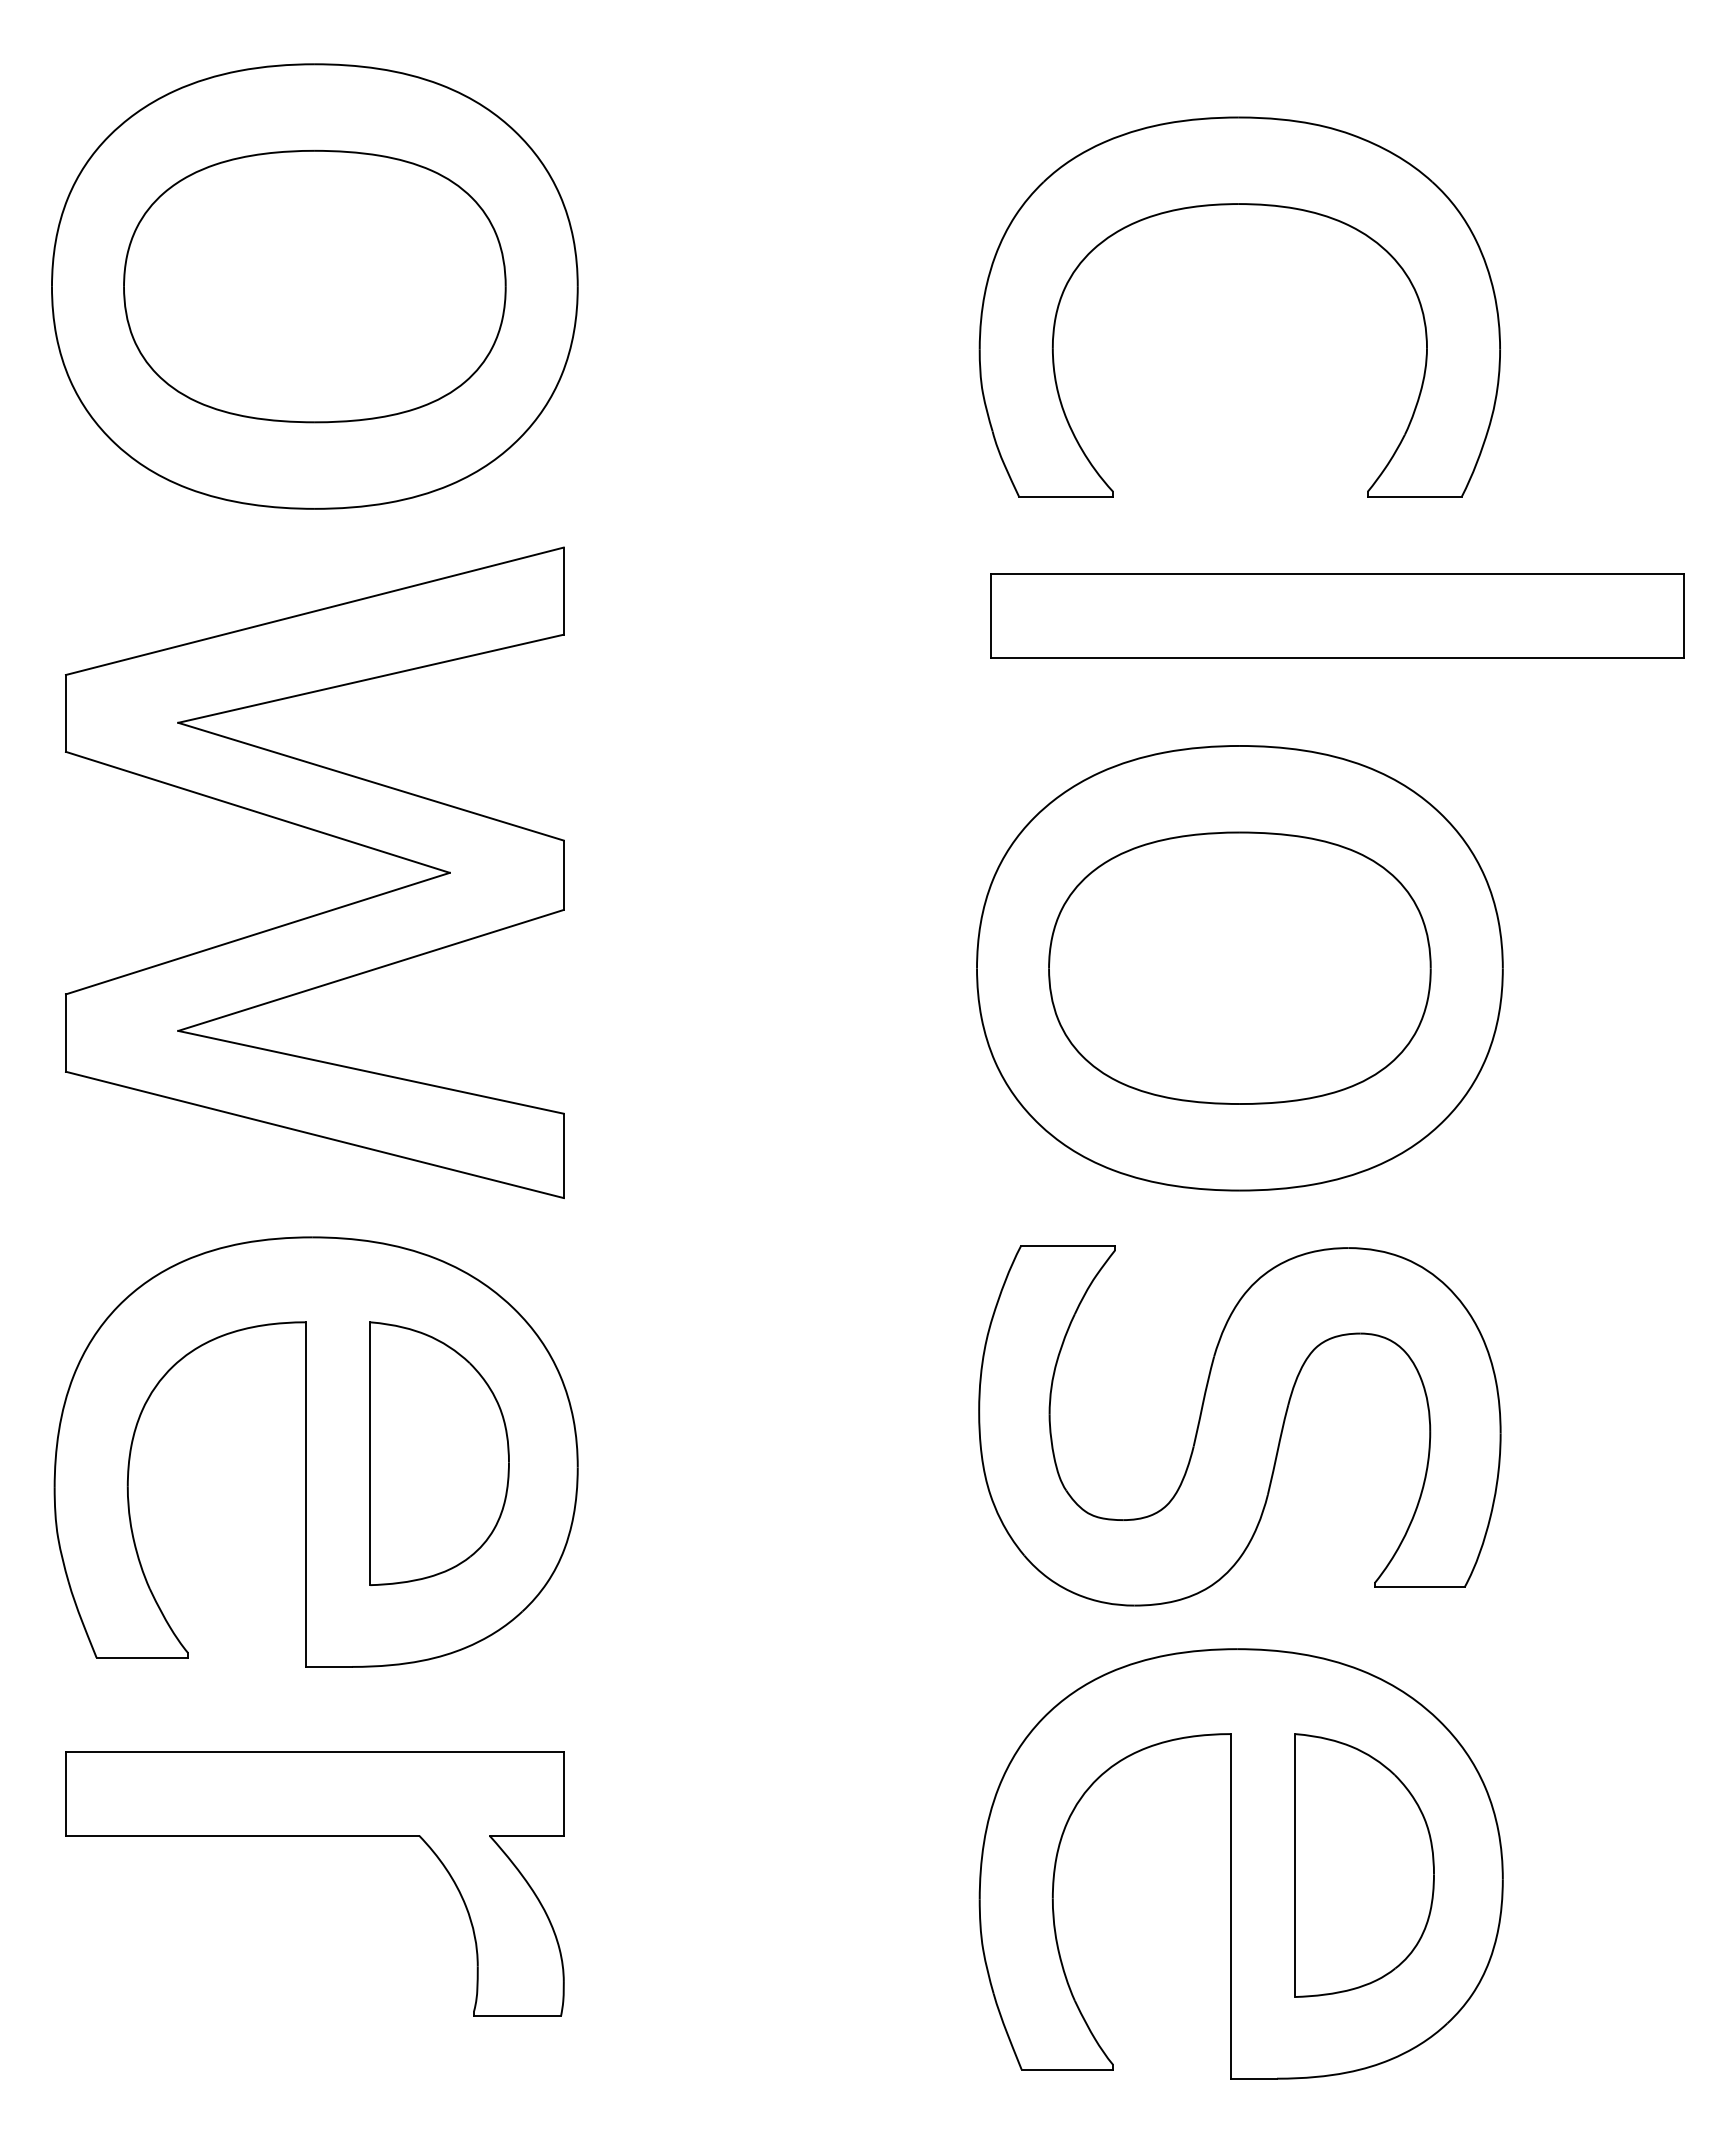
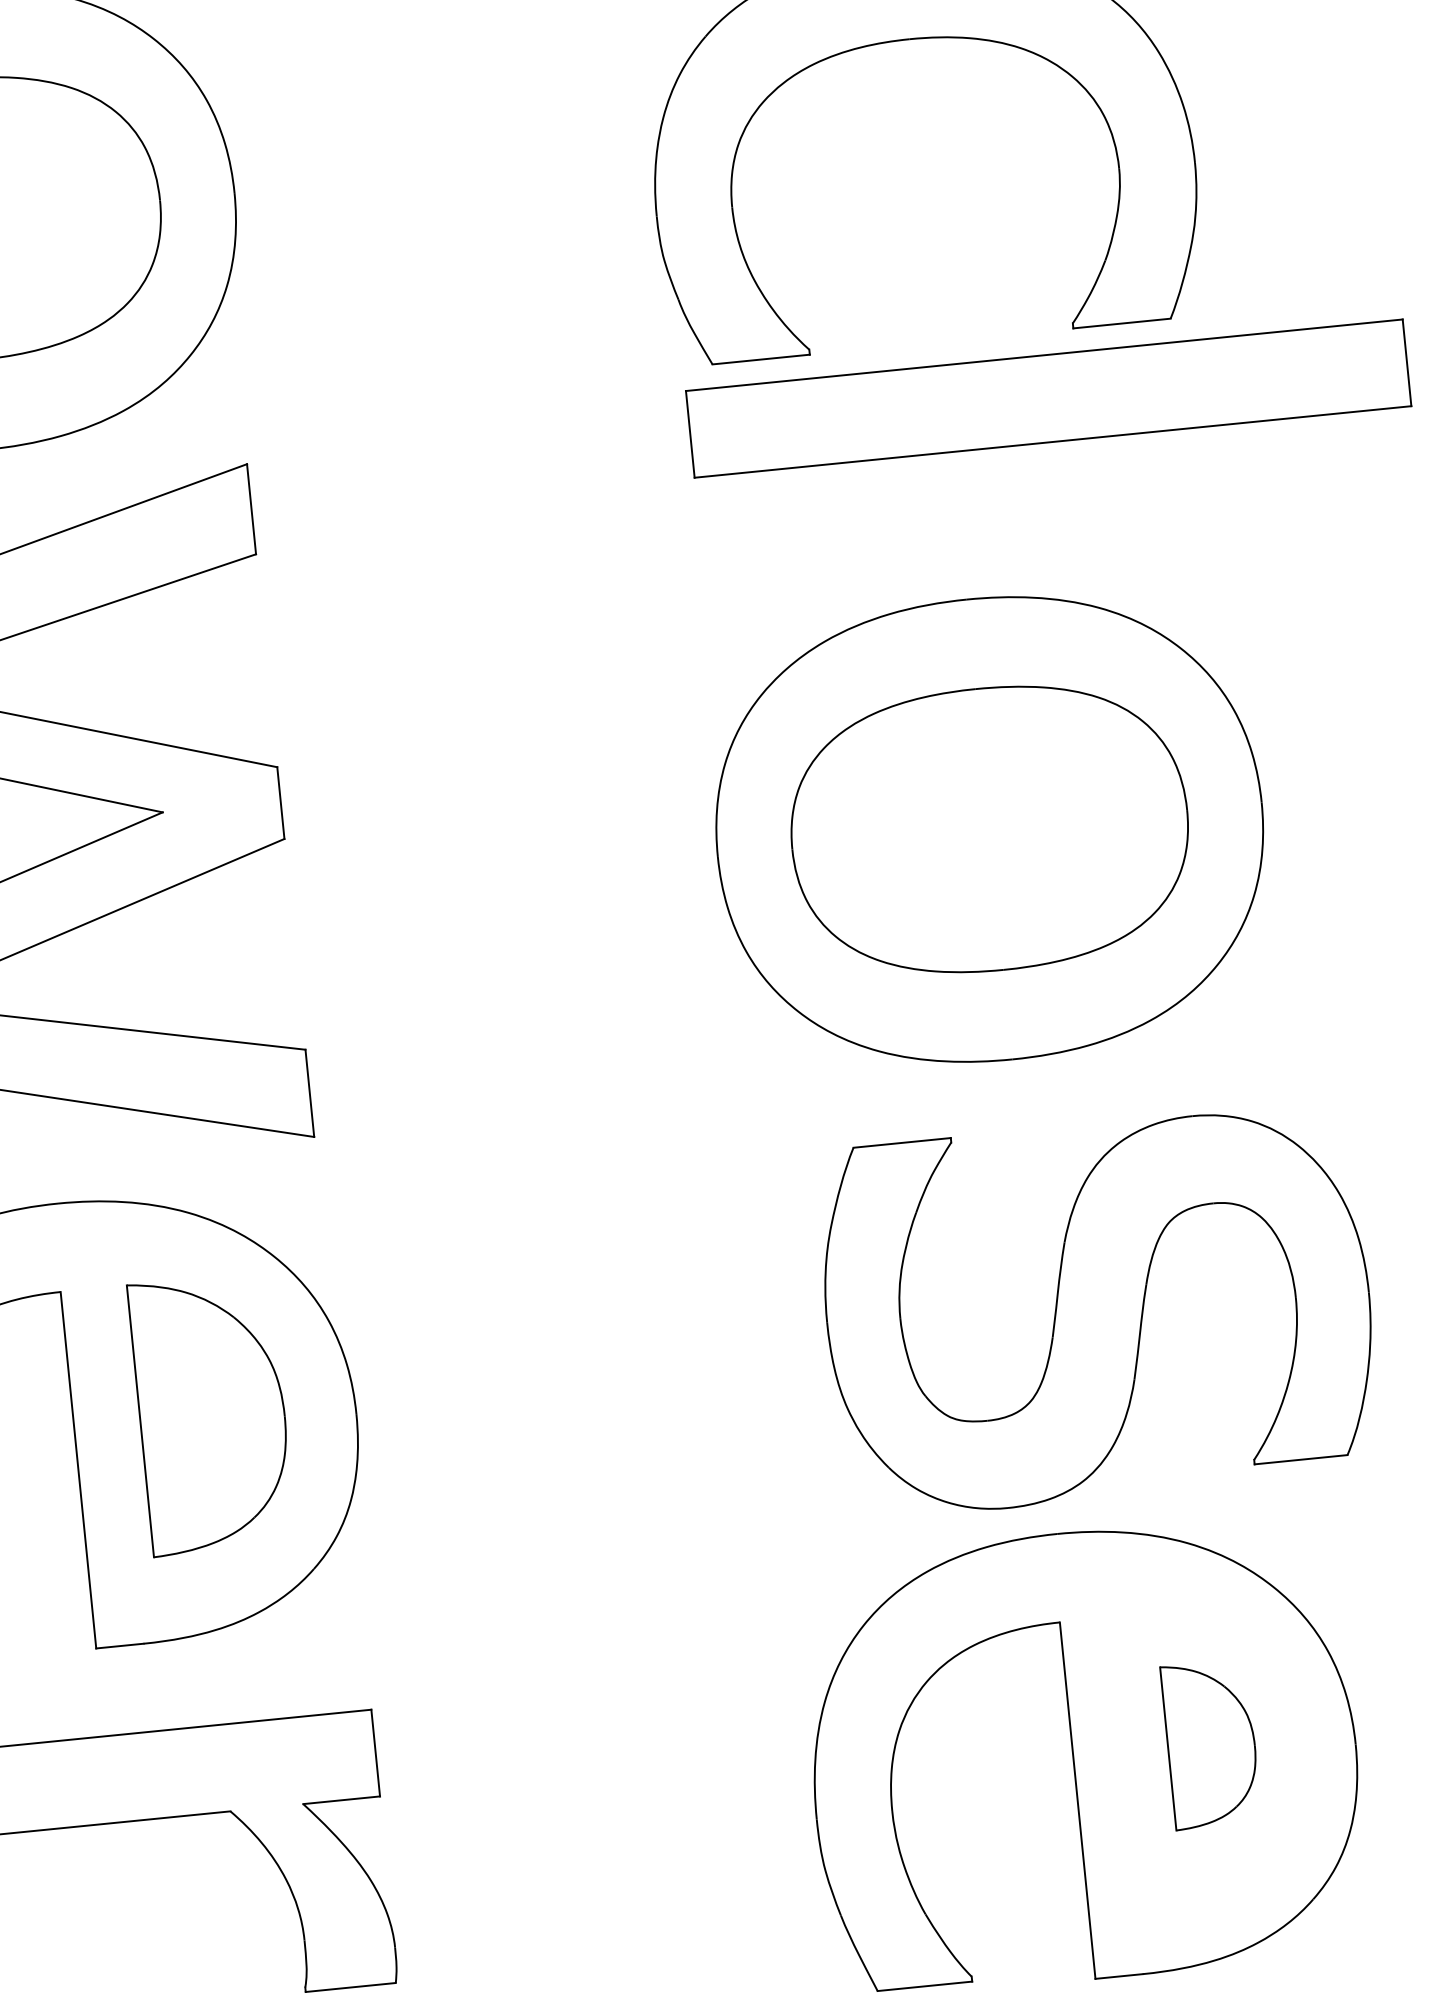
part: (1337, 615) -> (1048, 397), moved
part: (1239, 1425) -> (1097, 1310), moved
part: (1364, 1865) -> (1211, 1744), size x0.6

